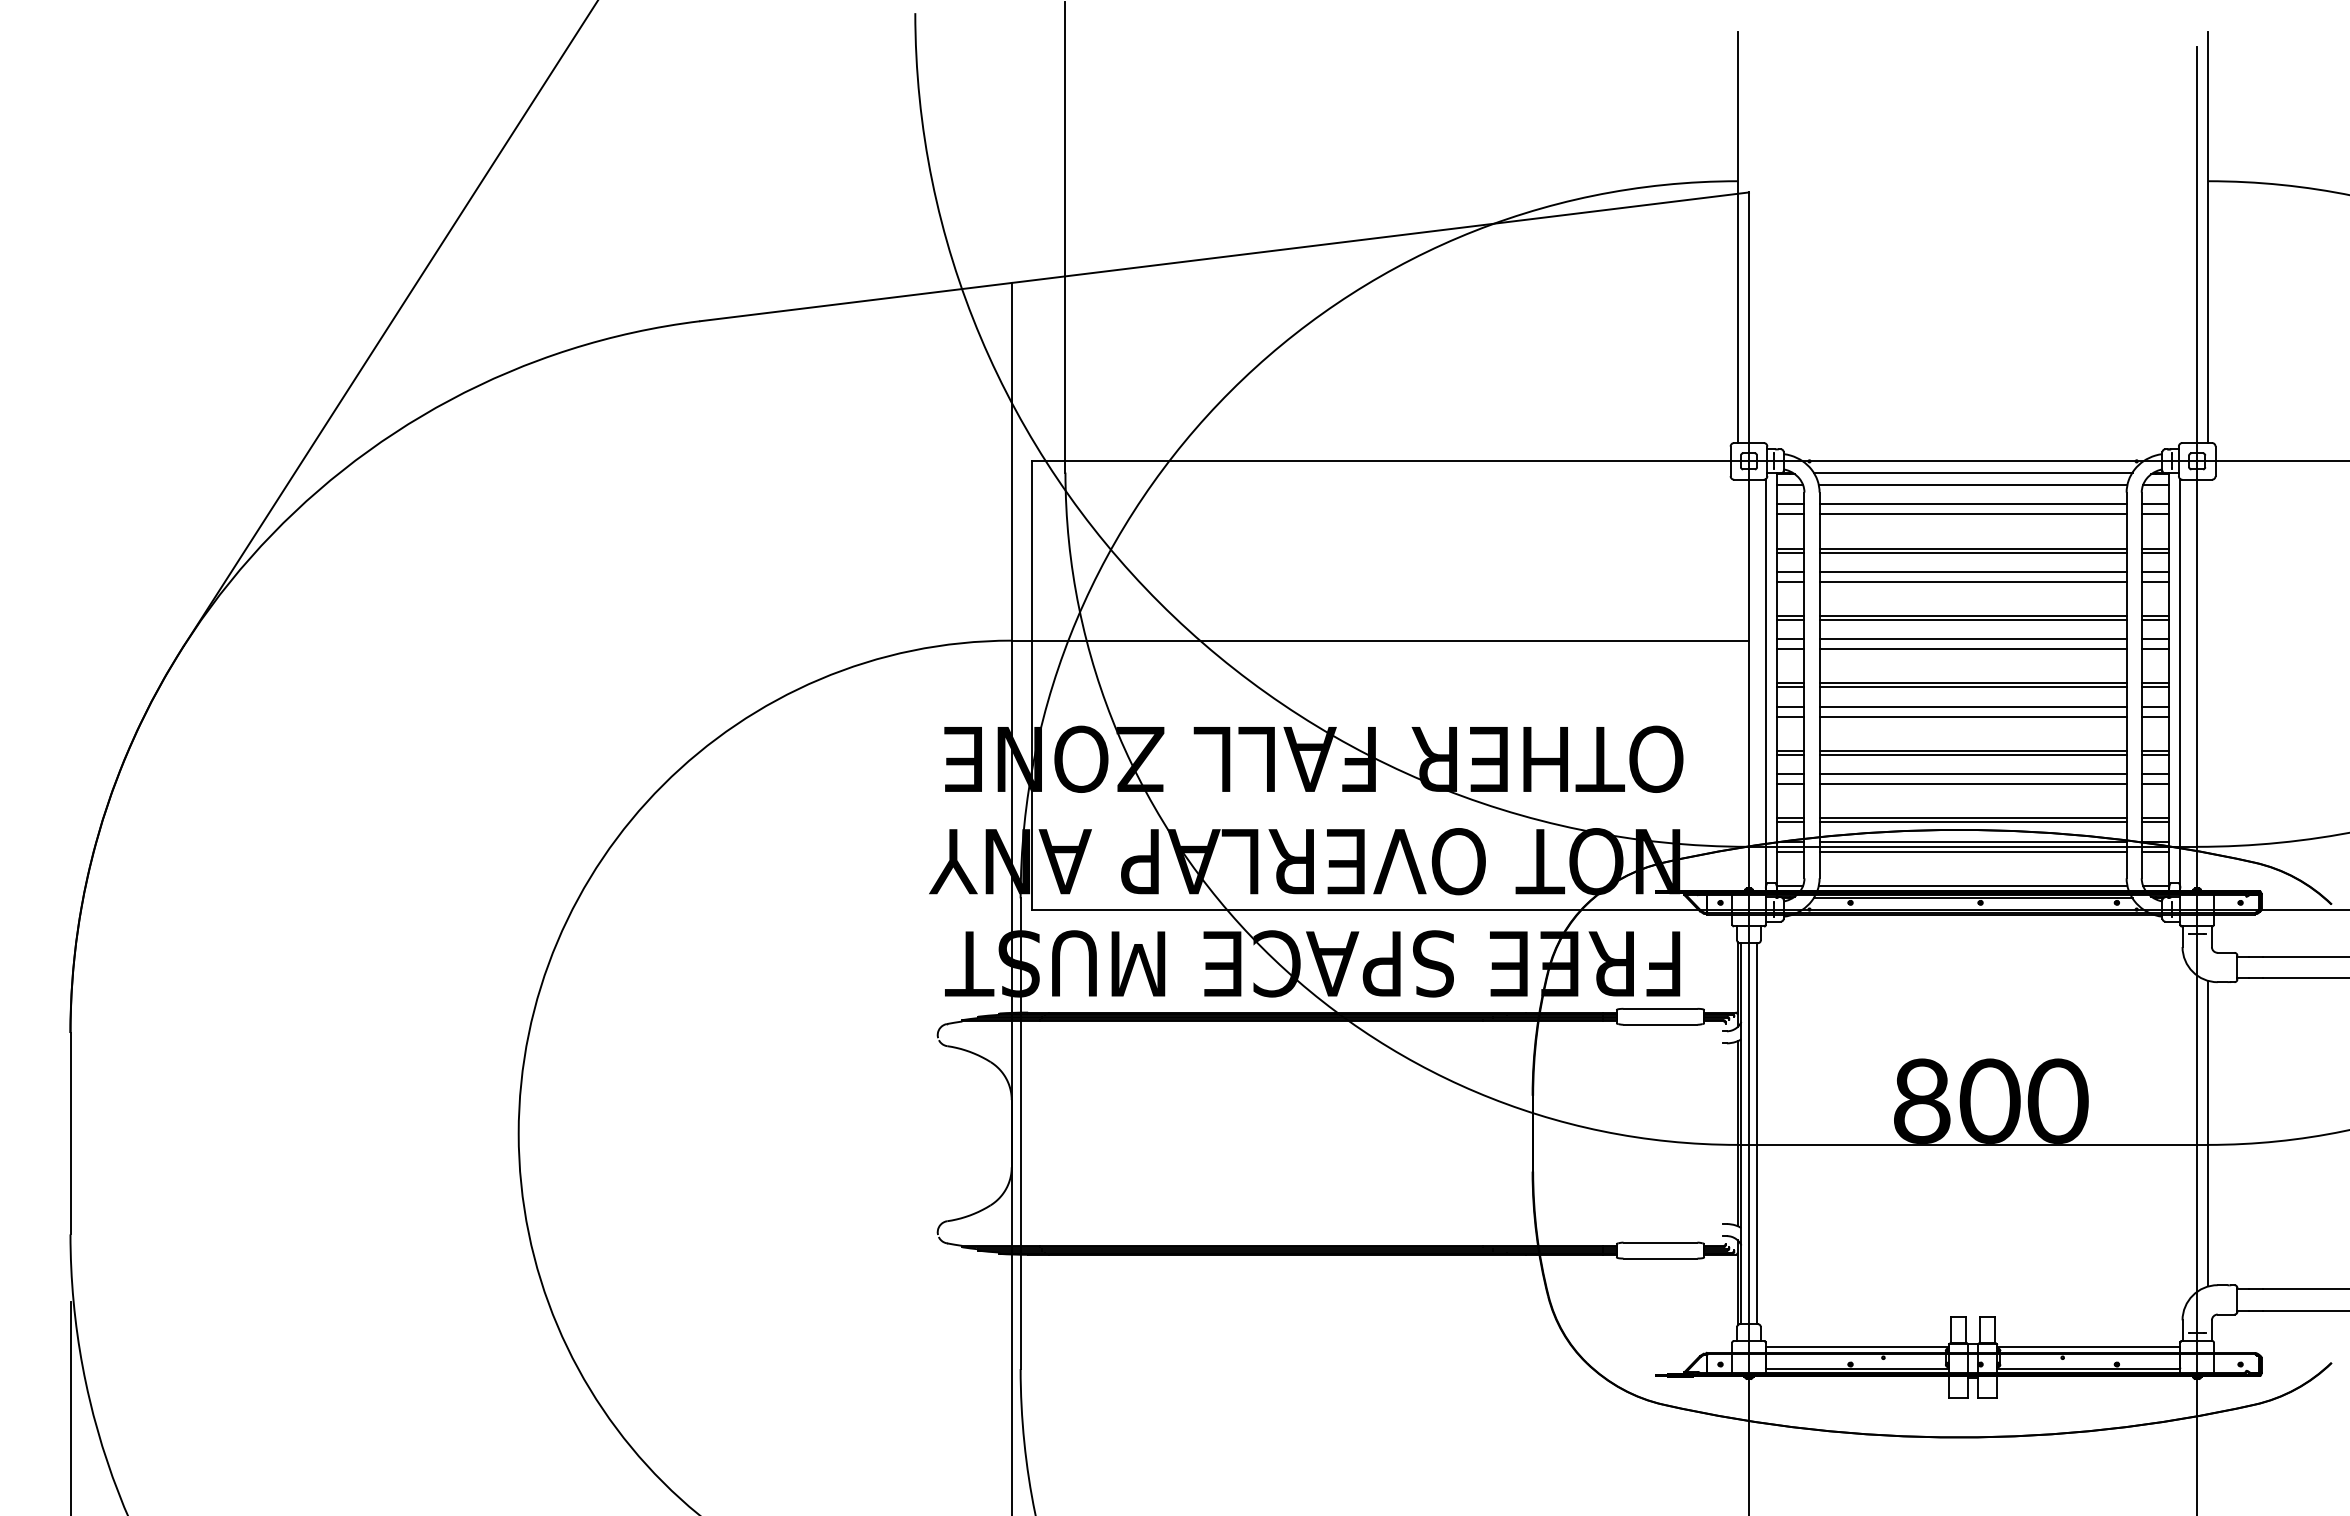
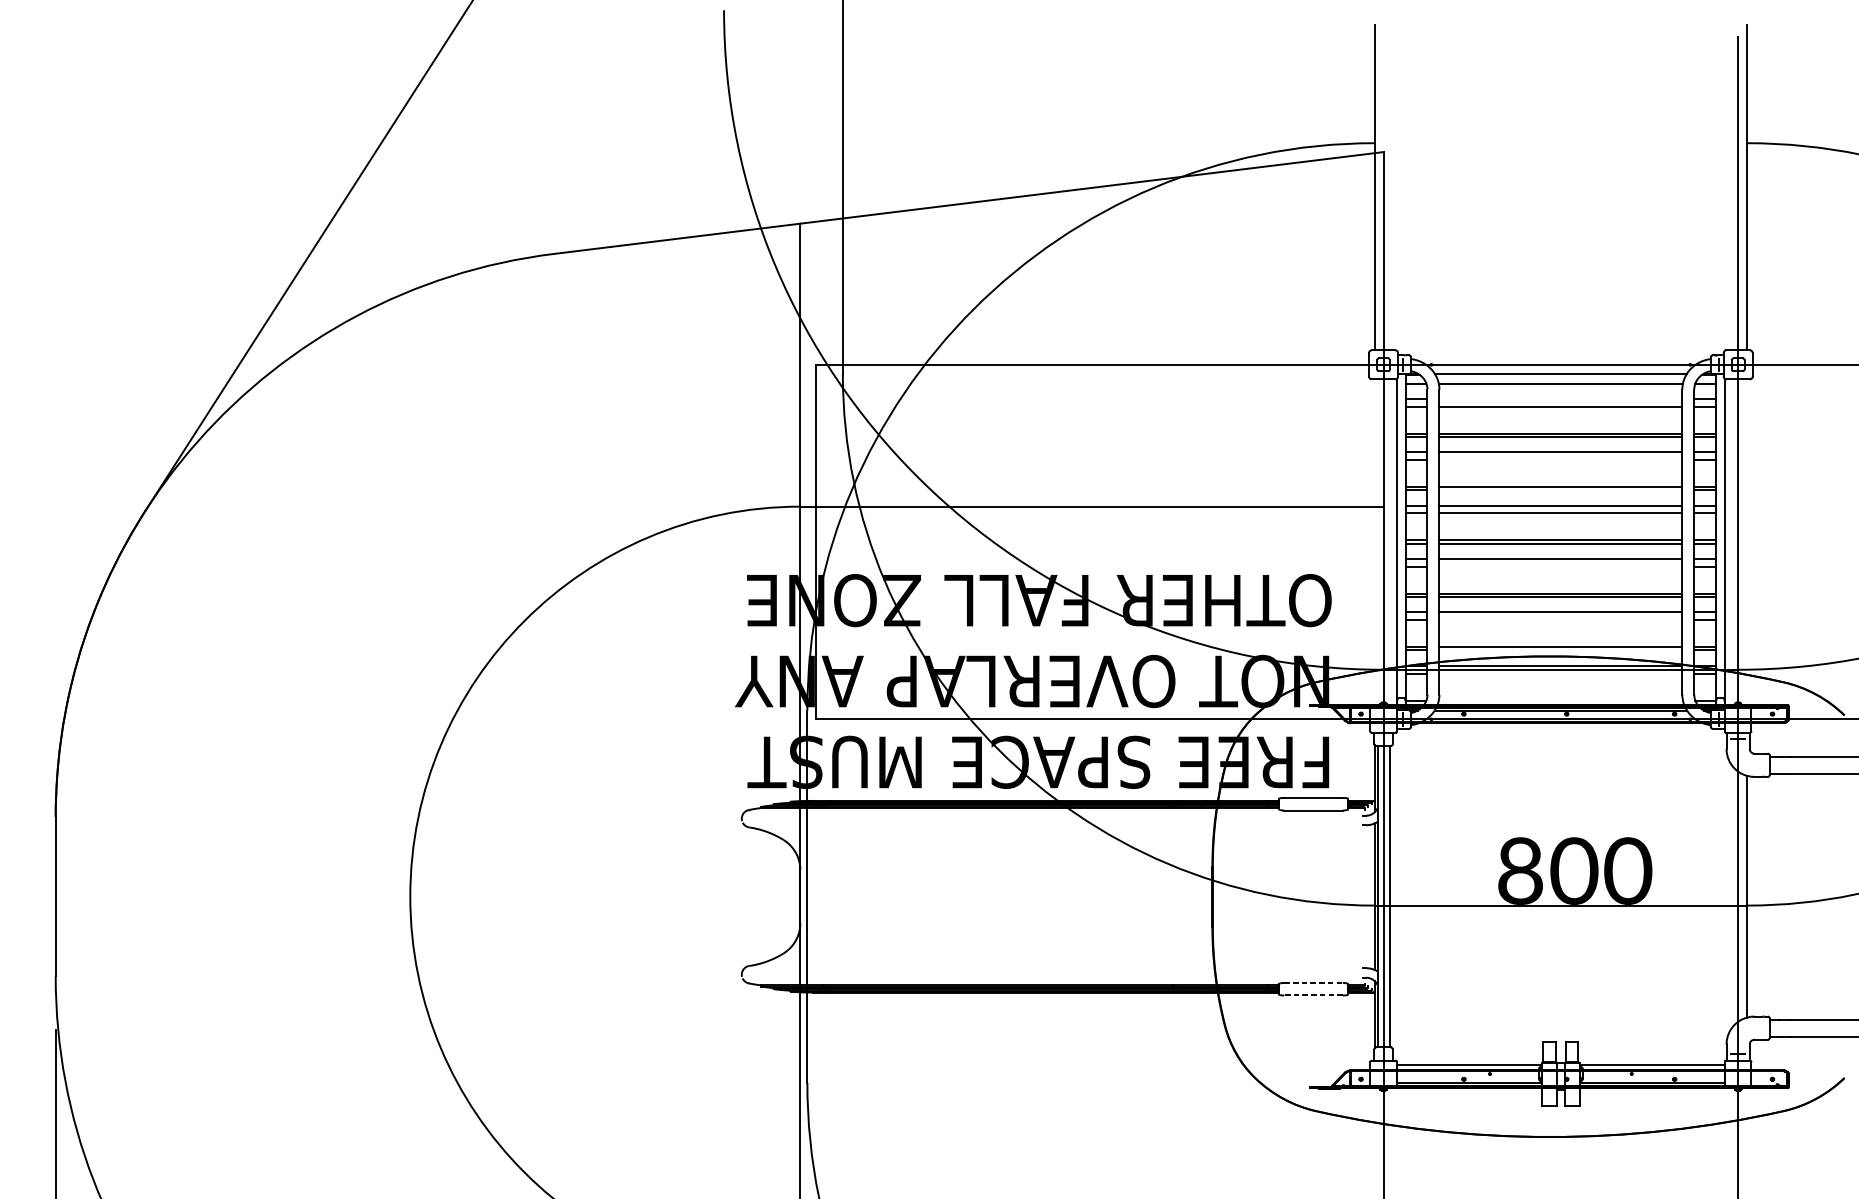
line: (1972, 504) -> (1560, 398), removed
line: (1972, 581) -> (1560, 459), removed
line: (1972, 620) -> (1560, 490), removed
line: (1972, 716) -> (1560, 566), removed
line: (1972, 784) -> (1560, 620), removed
line: (1972, 822) -> (1560, 650), removed
line: (1972, 851) -> (1560, 673), removed
line: (1972, 885) -> (1560, 700), removed
line: (1660, 1242) -> (1313, 982), solid -> dashed
line: (1660, 1258) -> (1313, 995), solid -> dashed

